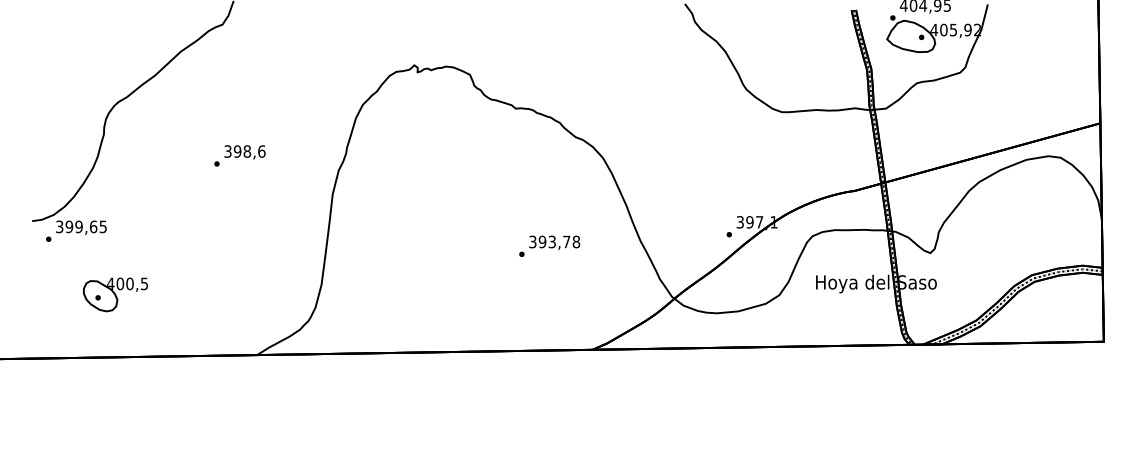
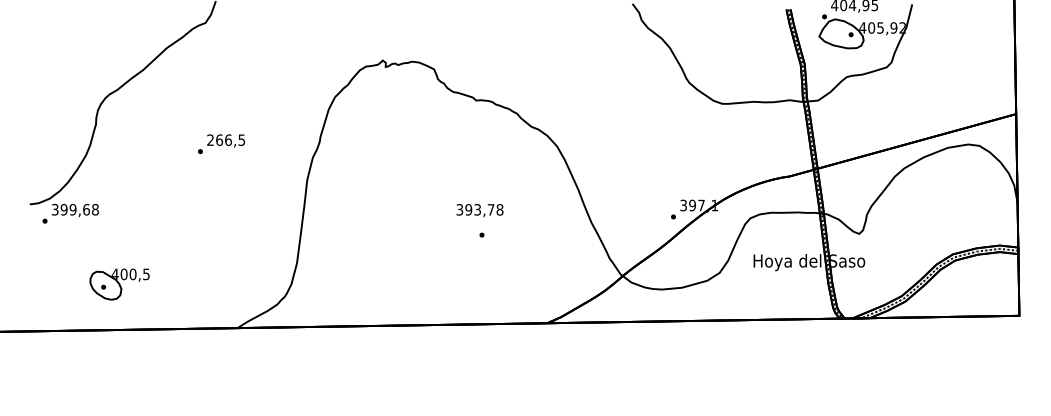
text: (244, 151) -> (225, 140), 398,6 -> 266,5
text: (102, 226) -> (94, 209), 399,65 -> 399,68
text: (554, 242) -> (479, 210), moved
part: (115, 294) -> (119, 284), moved

